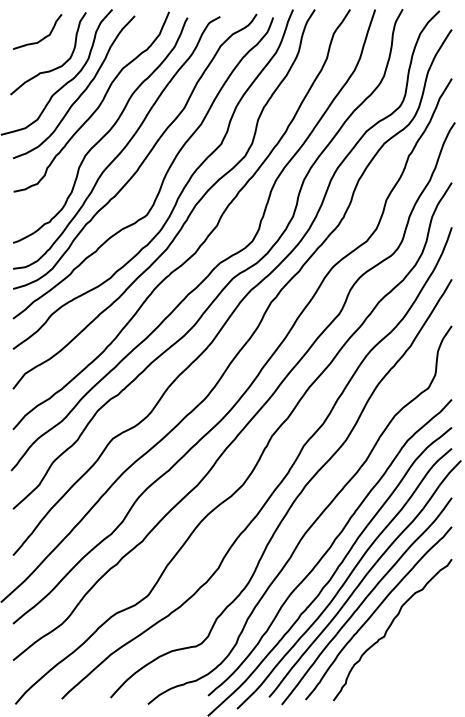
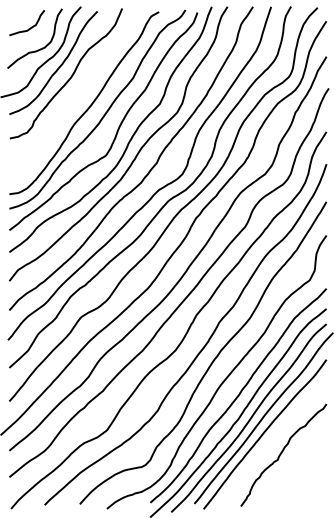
curve: (104, 133) -> (75, 96), removed
curve: (377, 611) -> (272, 441), removed

